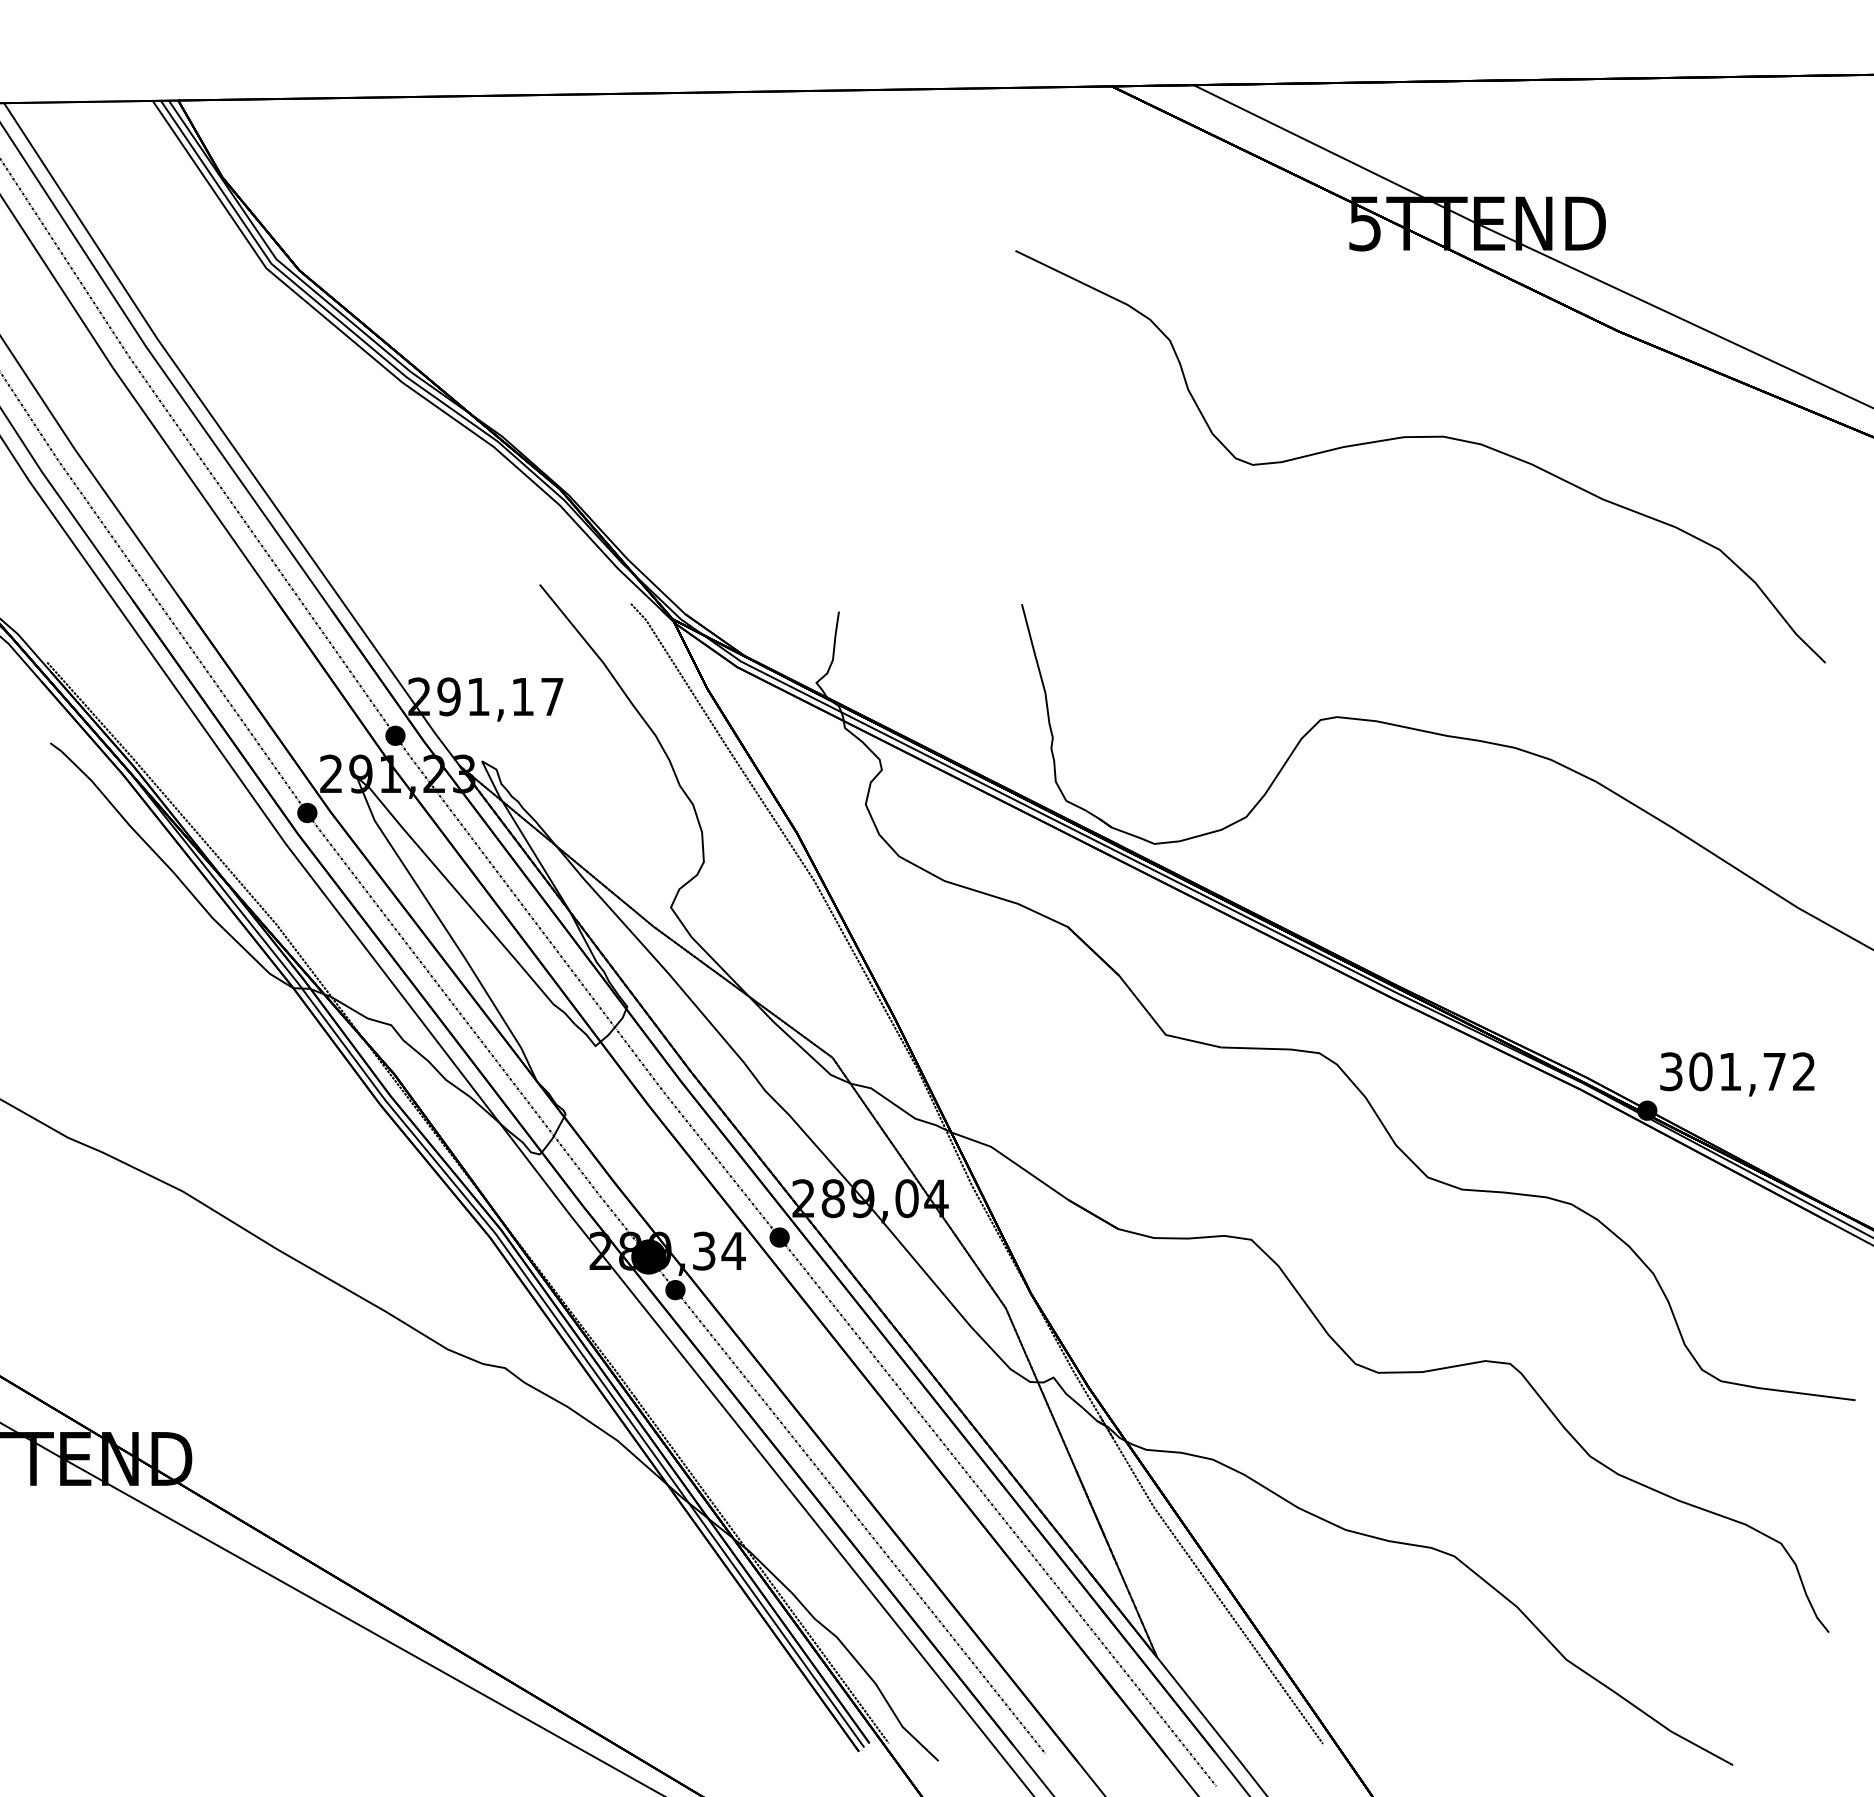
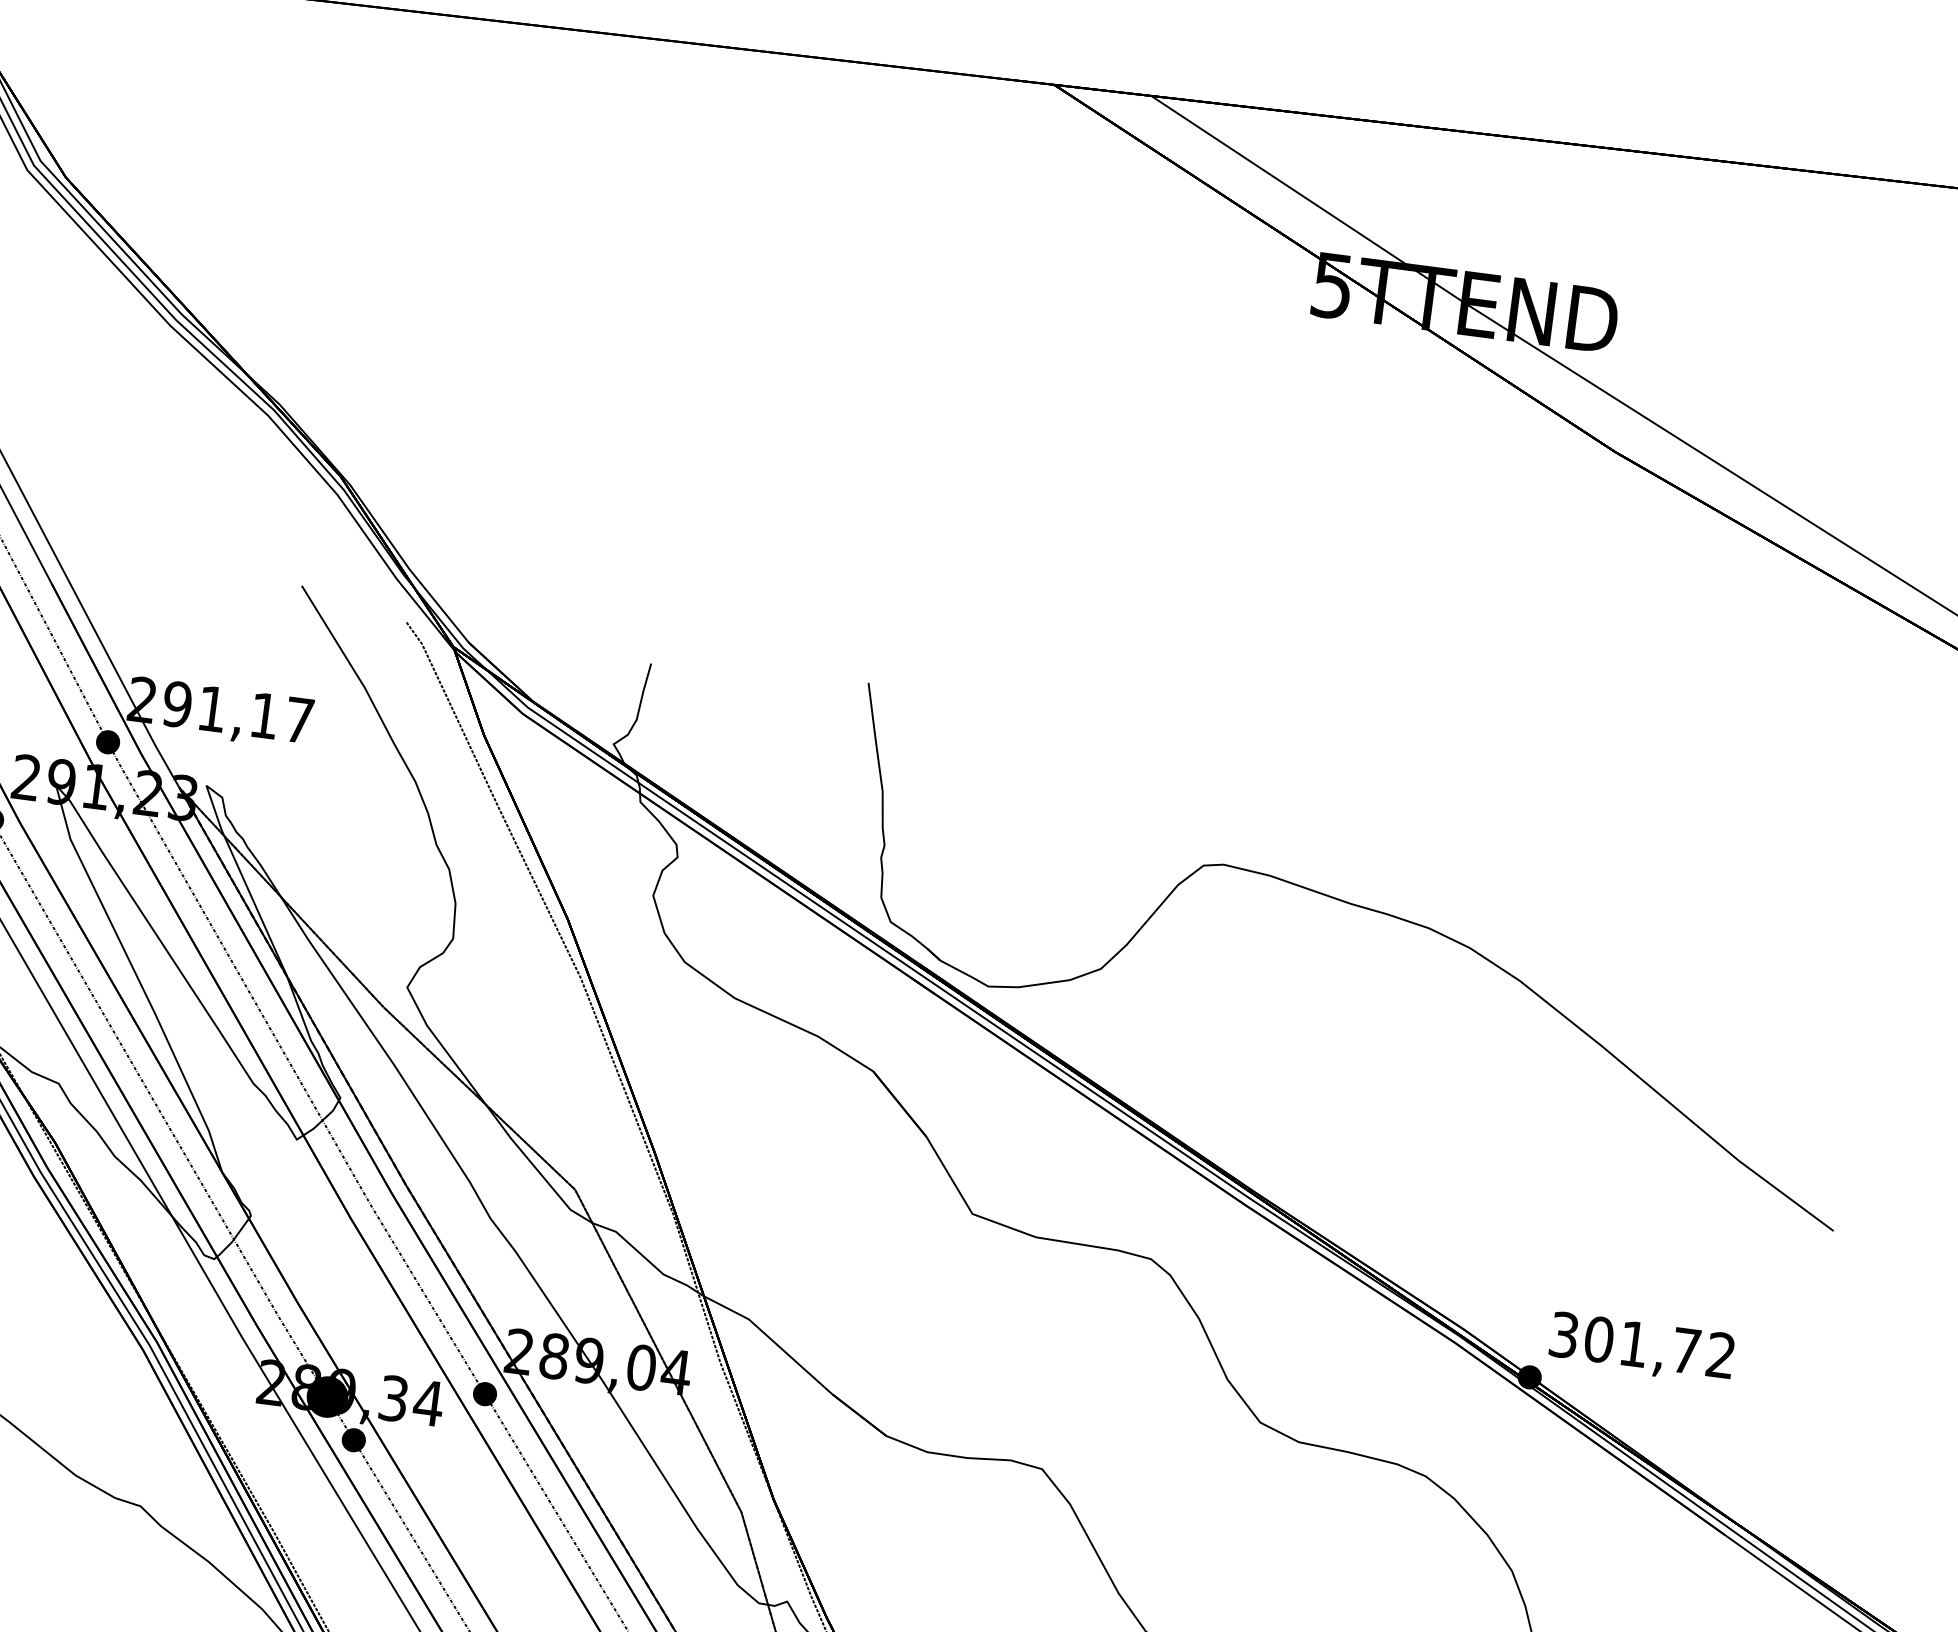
curve: (1420, 437) -> (1365, 547), removed

